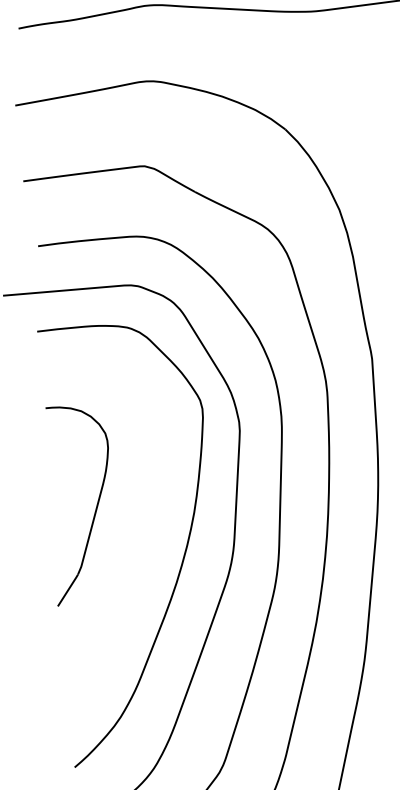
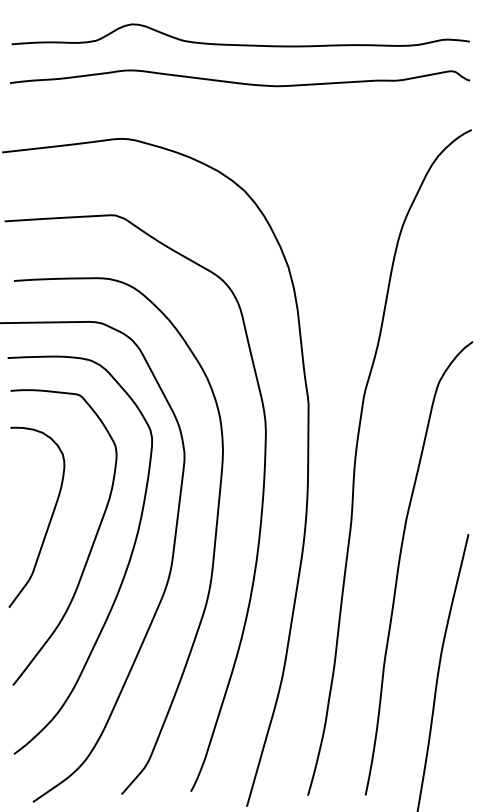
curve: (143, 531) -> (91, 545), added

